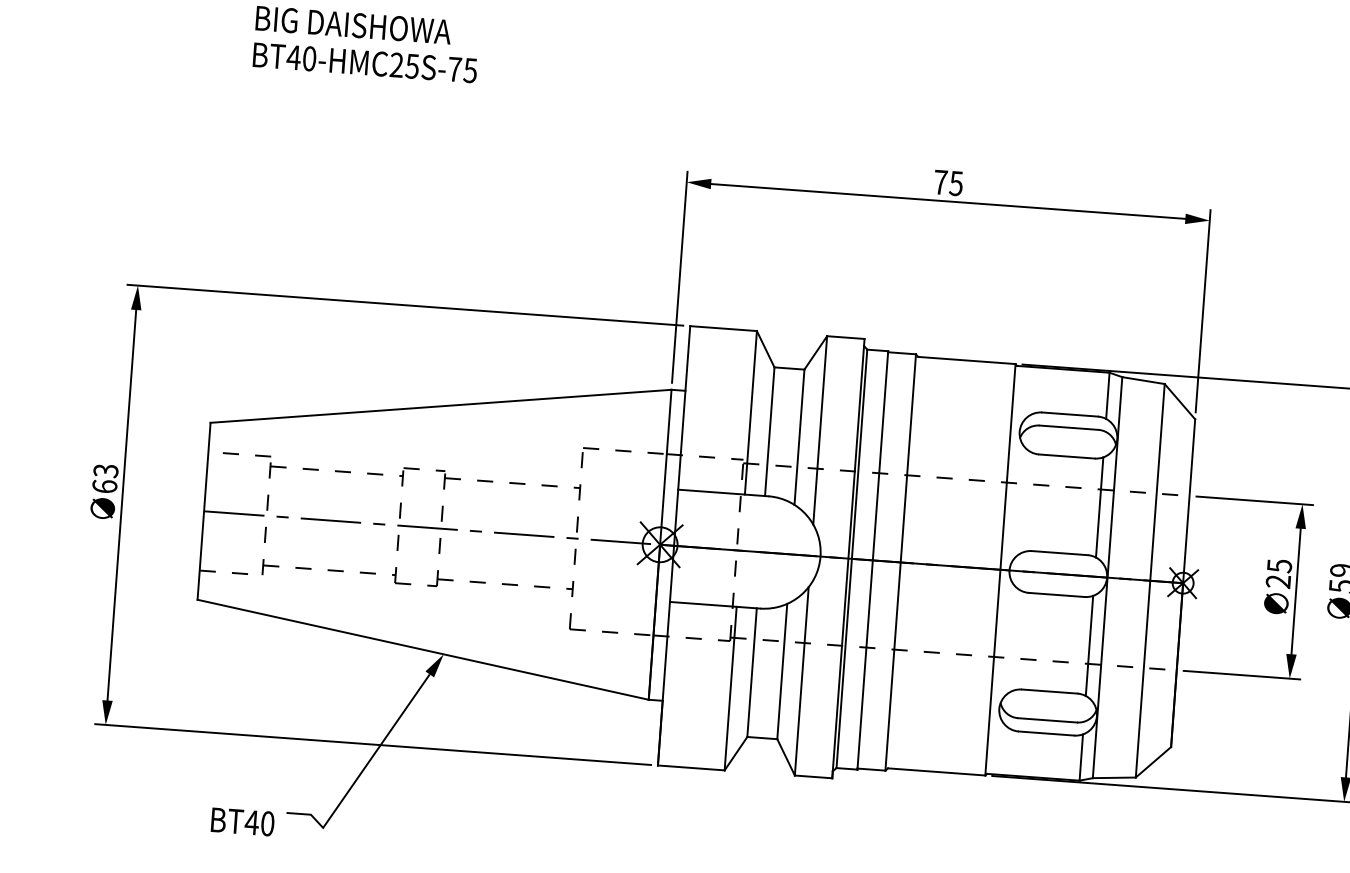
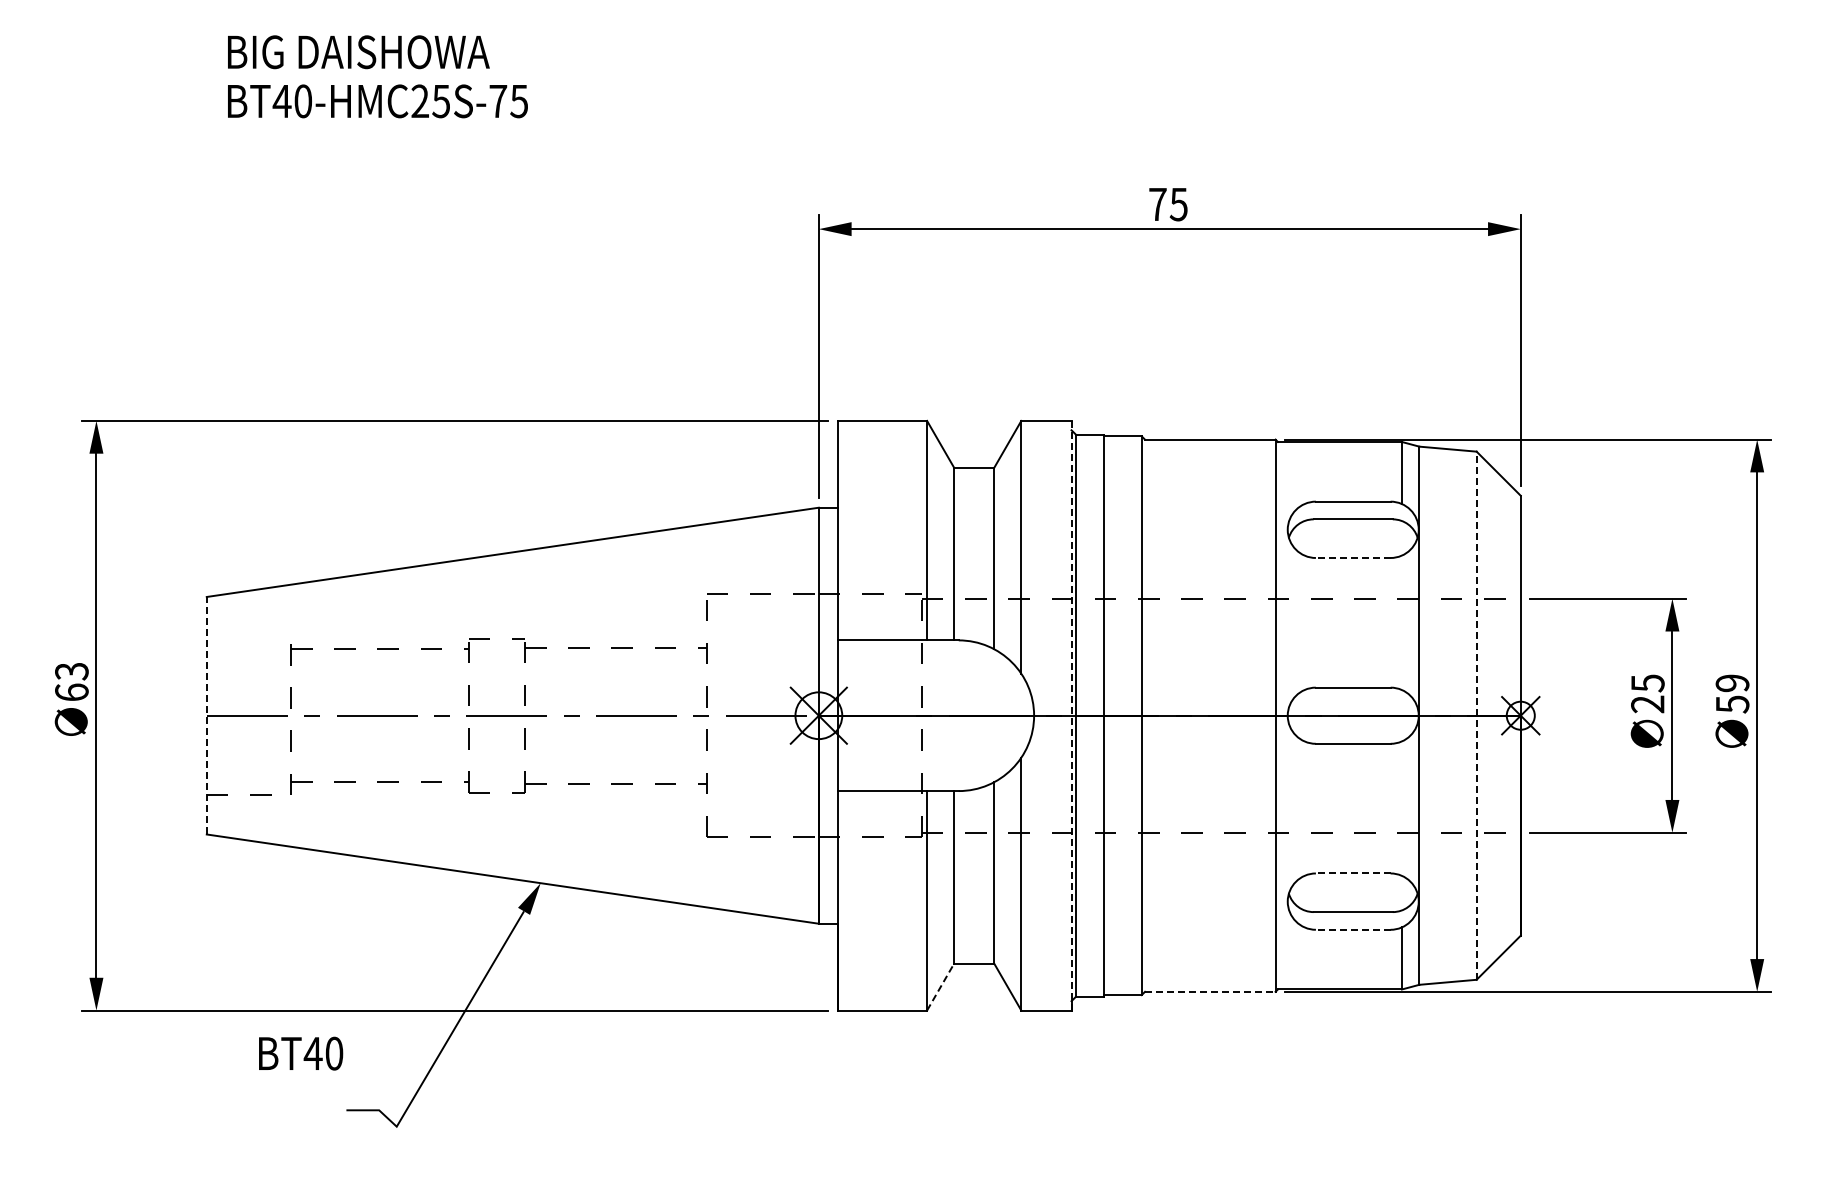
line: (238, 453) -> (247, 635), removed
line: (1066, 456) -> (1352, 558), solid -> dashed
line: (1099, 507) -> (1401, 622), removed
line: (203, 511) -> (206, 715), solid -> dashed
line: (848, 558) -> (1071, 715), solid -> dashed
line: (1150, 580) -> (1476, 715), solid -> dashed
line: (1089, 645) -> (1401, 808), removed
line: (1049, 691) -> (1352, 873), solid -> dashed
line: (1046, 733) -> (1352, 929), solid -> dashed
line: (735, 753) -> (940, 986), solid -> dashed
line: (936, 771) -> (1210, 991), solid -> dashed
text: (243, 821) -> (301, 1053), moved

